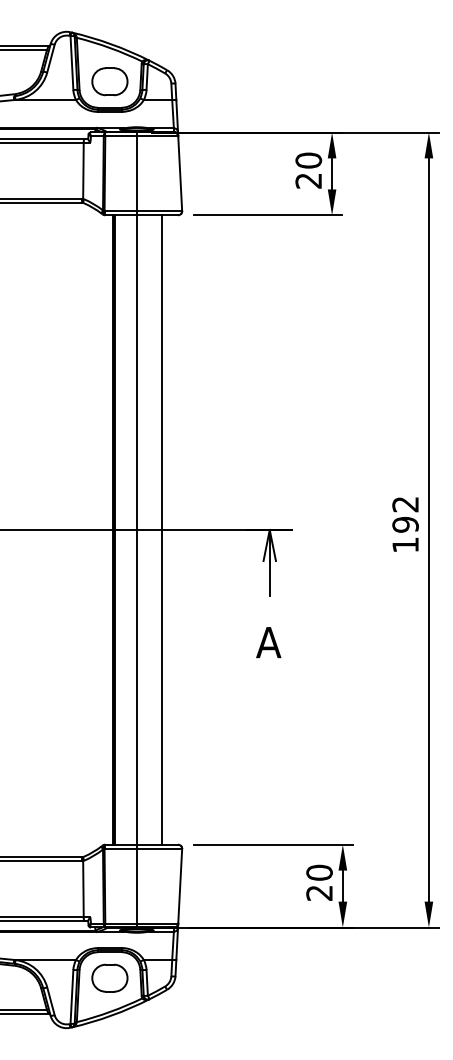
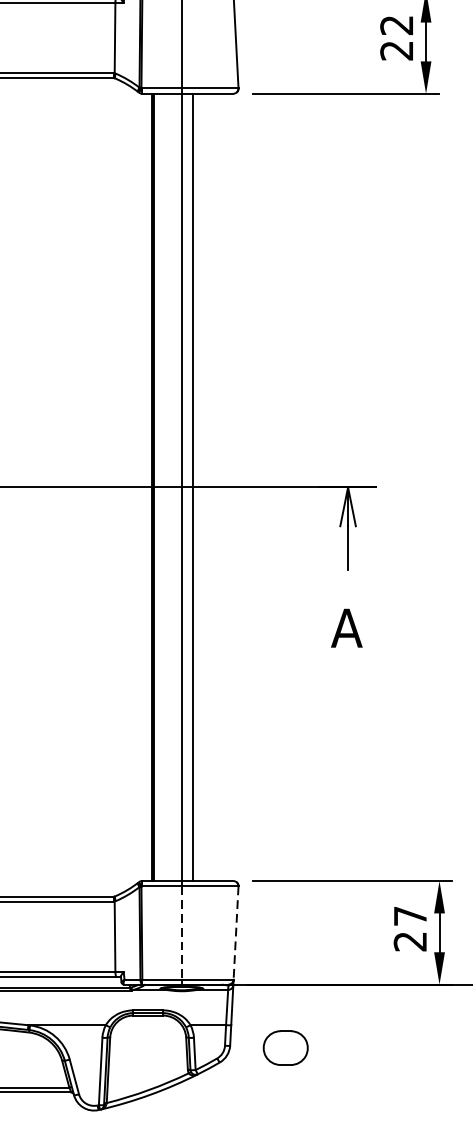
text: (308, 160) -> (396, 25), 20 -> 22
line: (161, 529) -> (192, 486), moved
text: (319, 872) -> (410, 915), 20 -> 27
line: (136, 886) -> (181, 933), solid -> dashed
line: (180, 886) -> (236, 933), solid -> dashed
part: (109, 977) -> (285, 1047), moved

